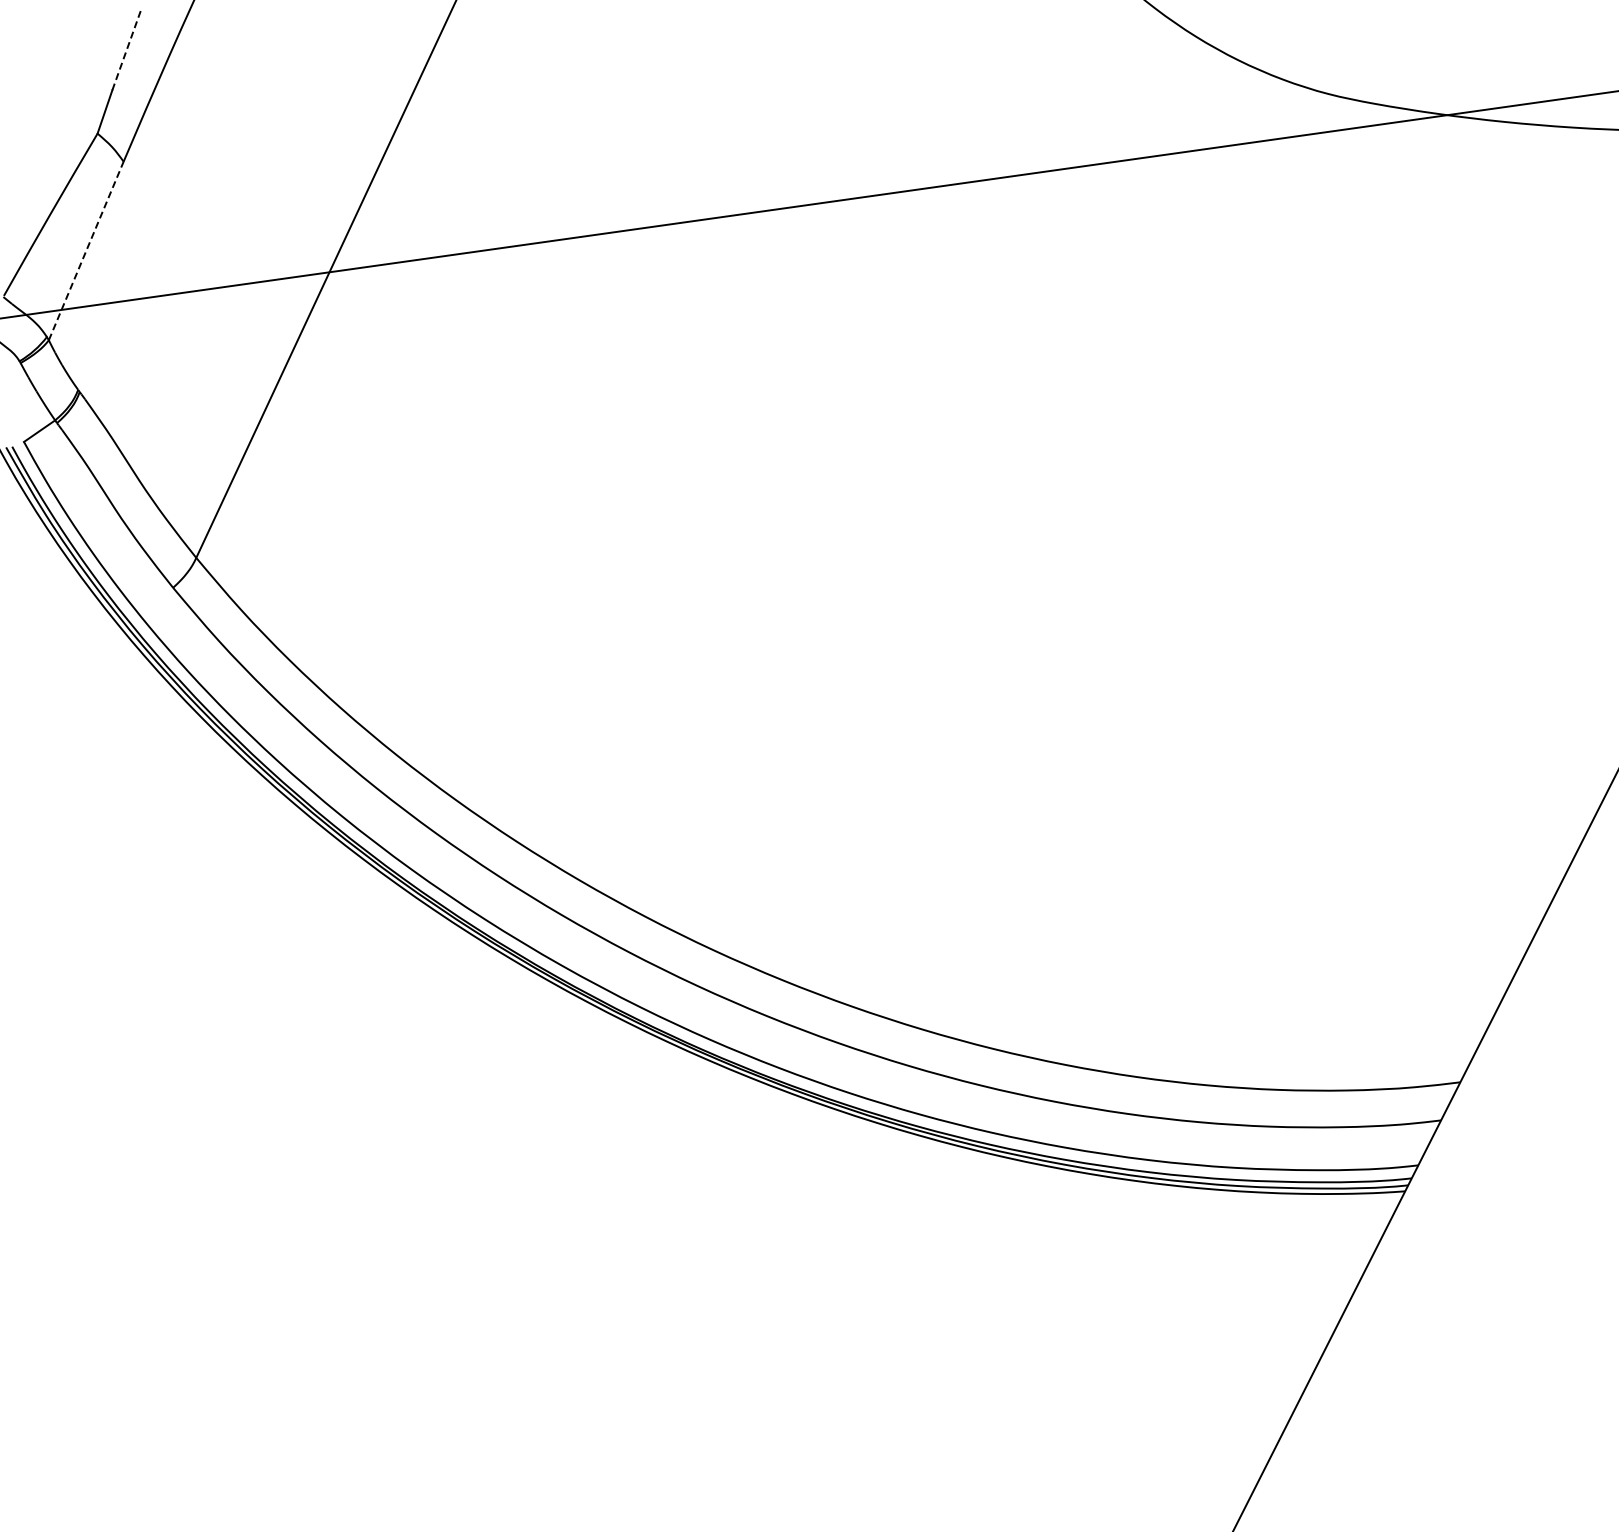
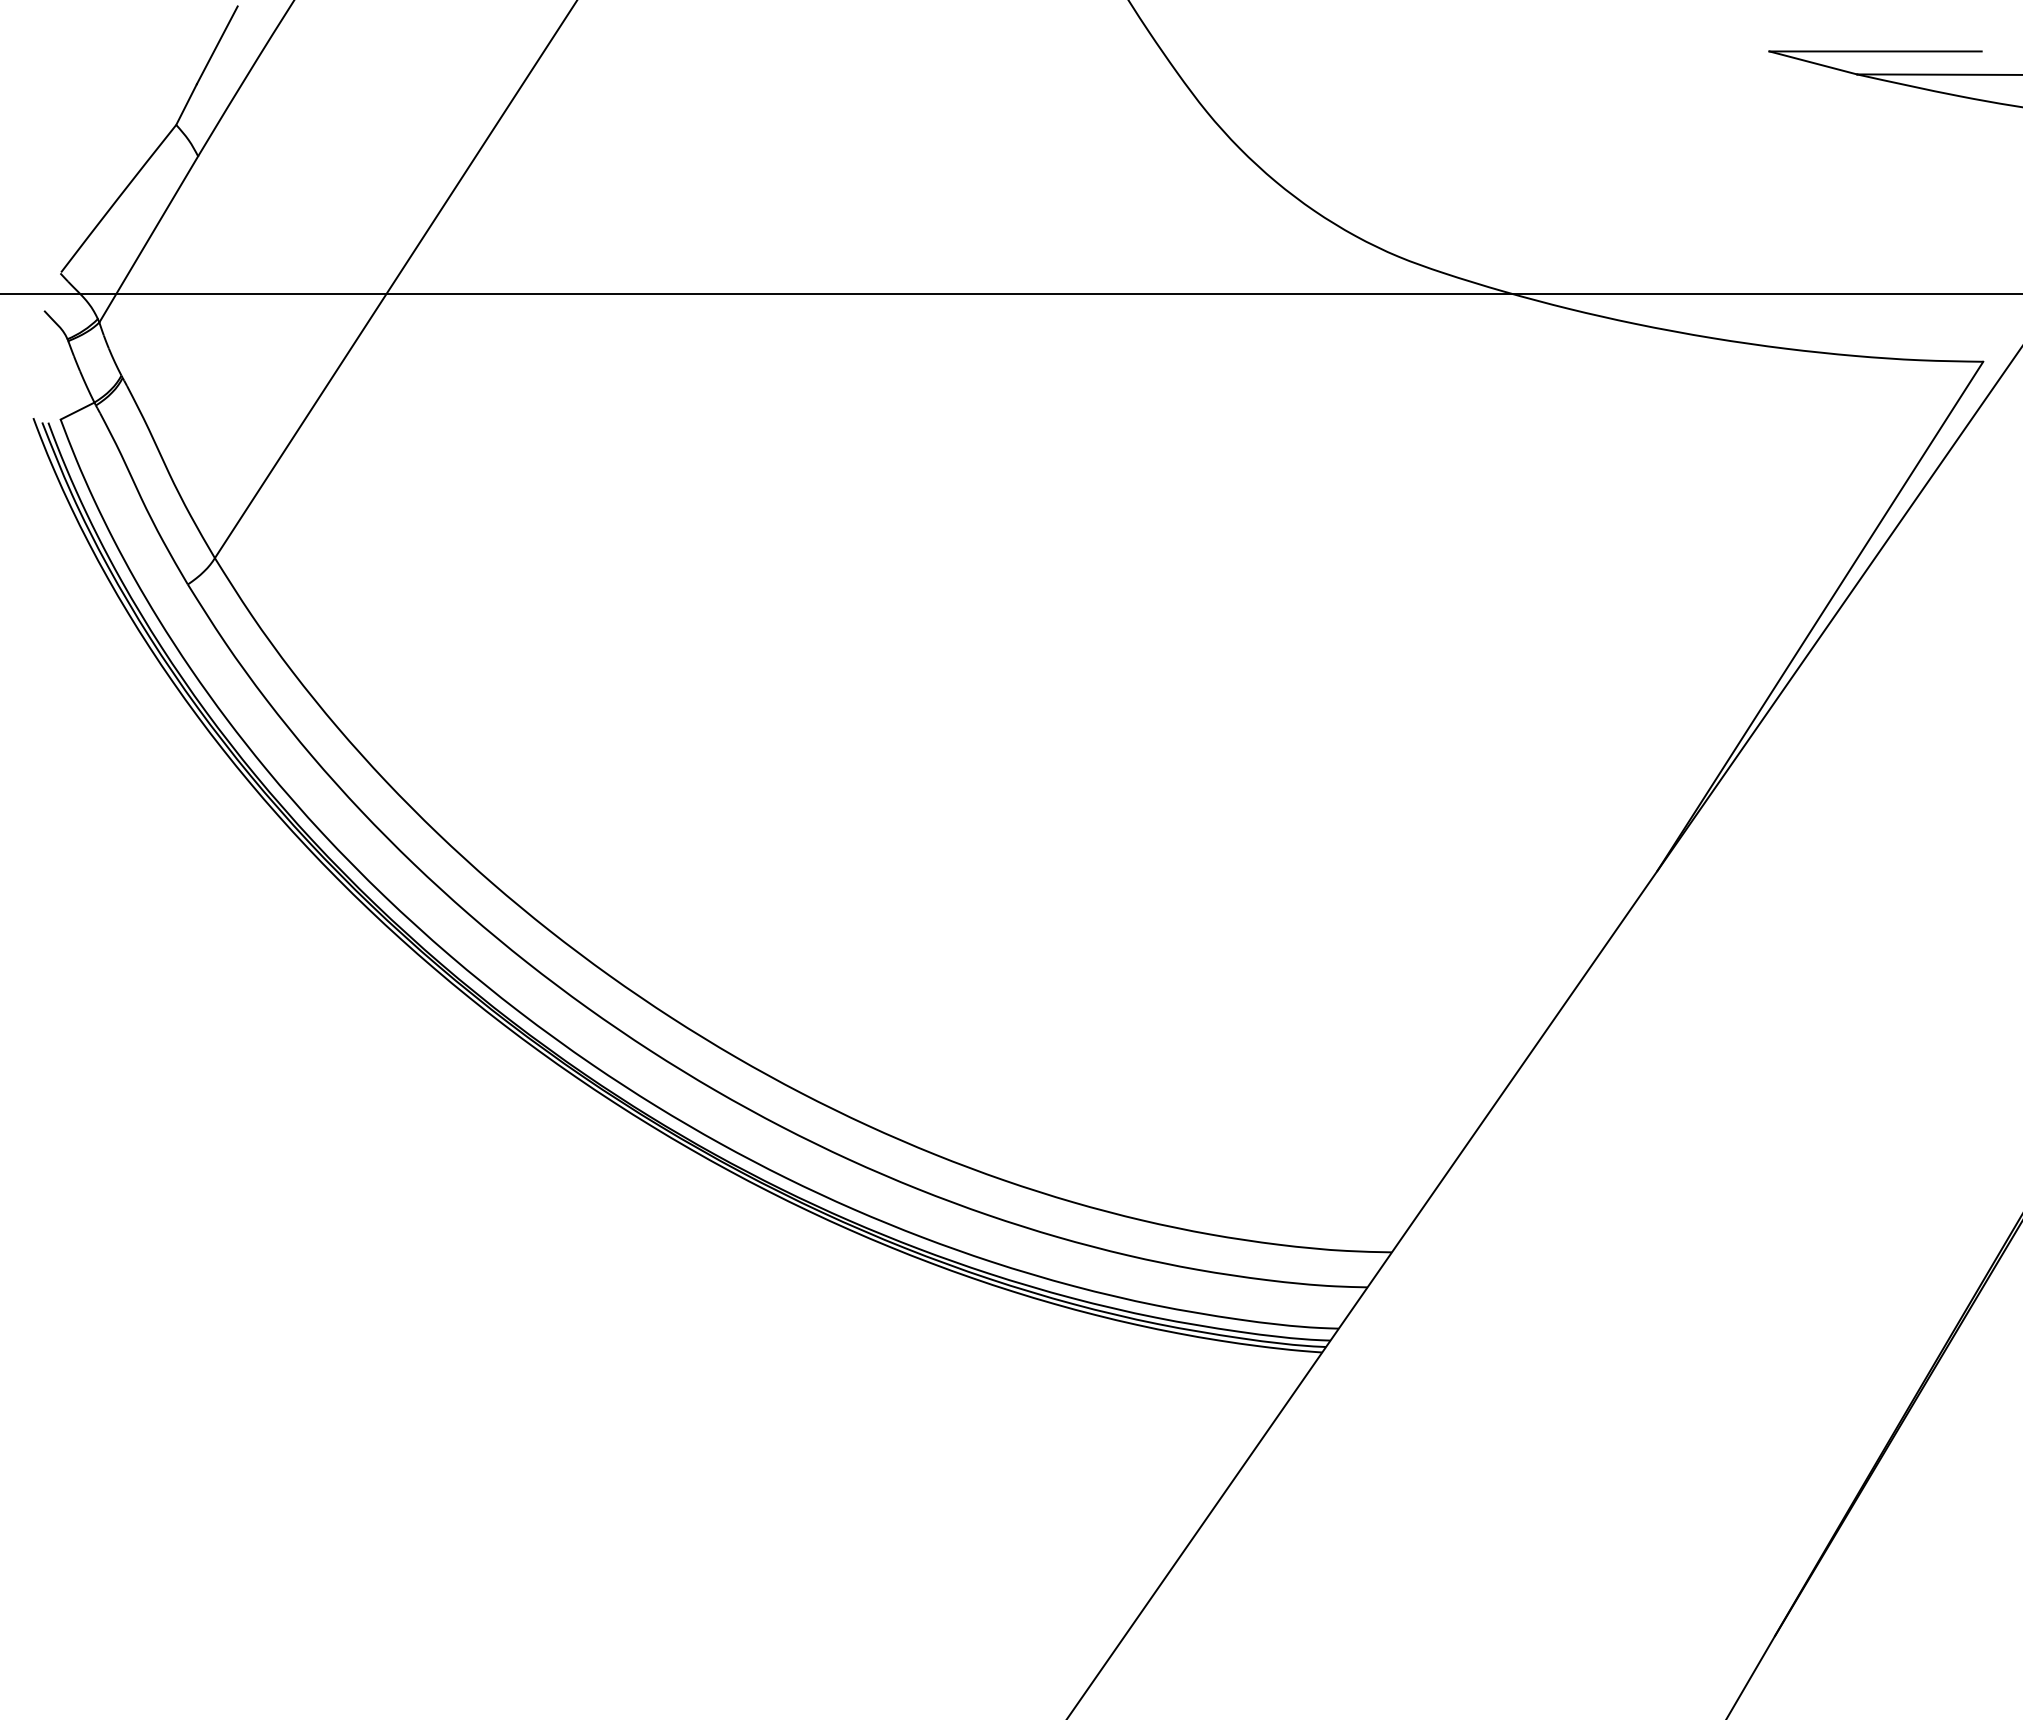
line: (127, 49) -> (217, 45), dashed -> solid
line: (86, 251) -> (148, 239), dashed -> solid

